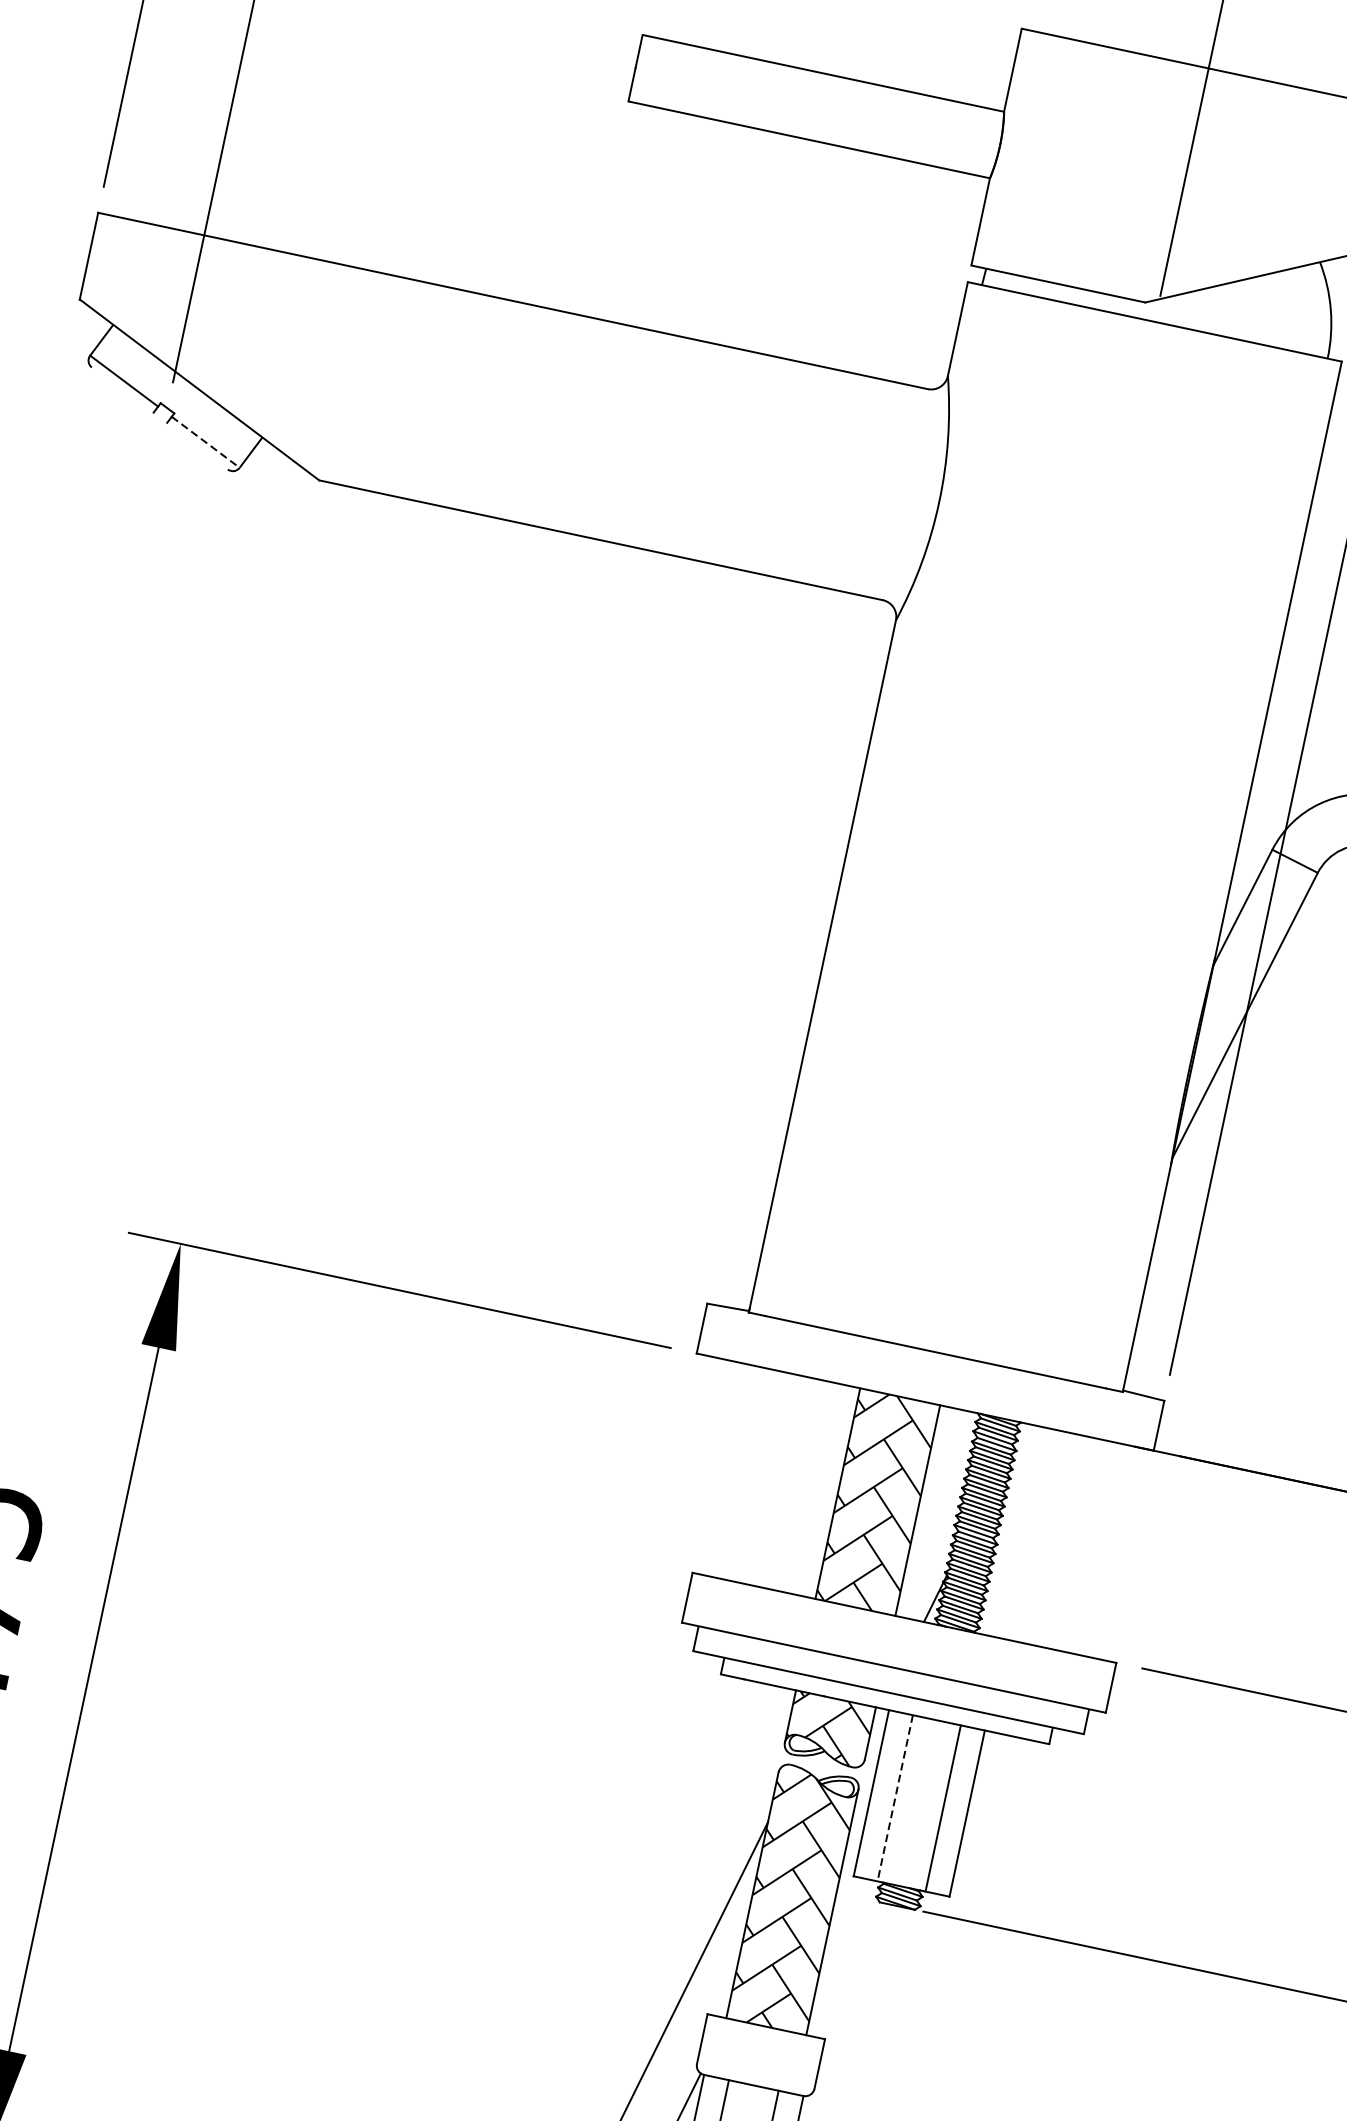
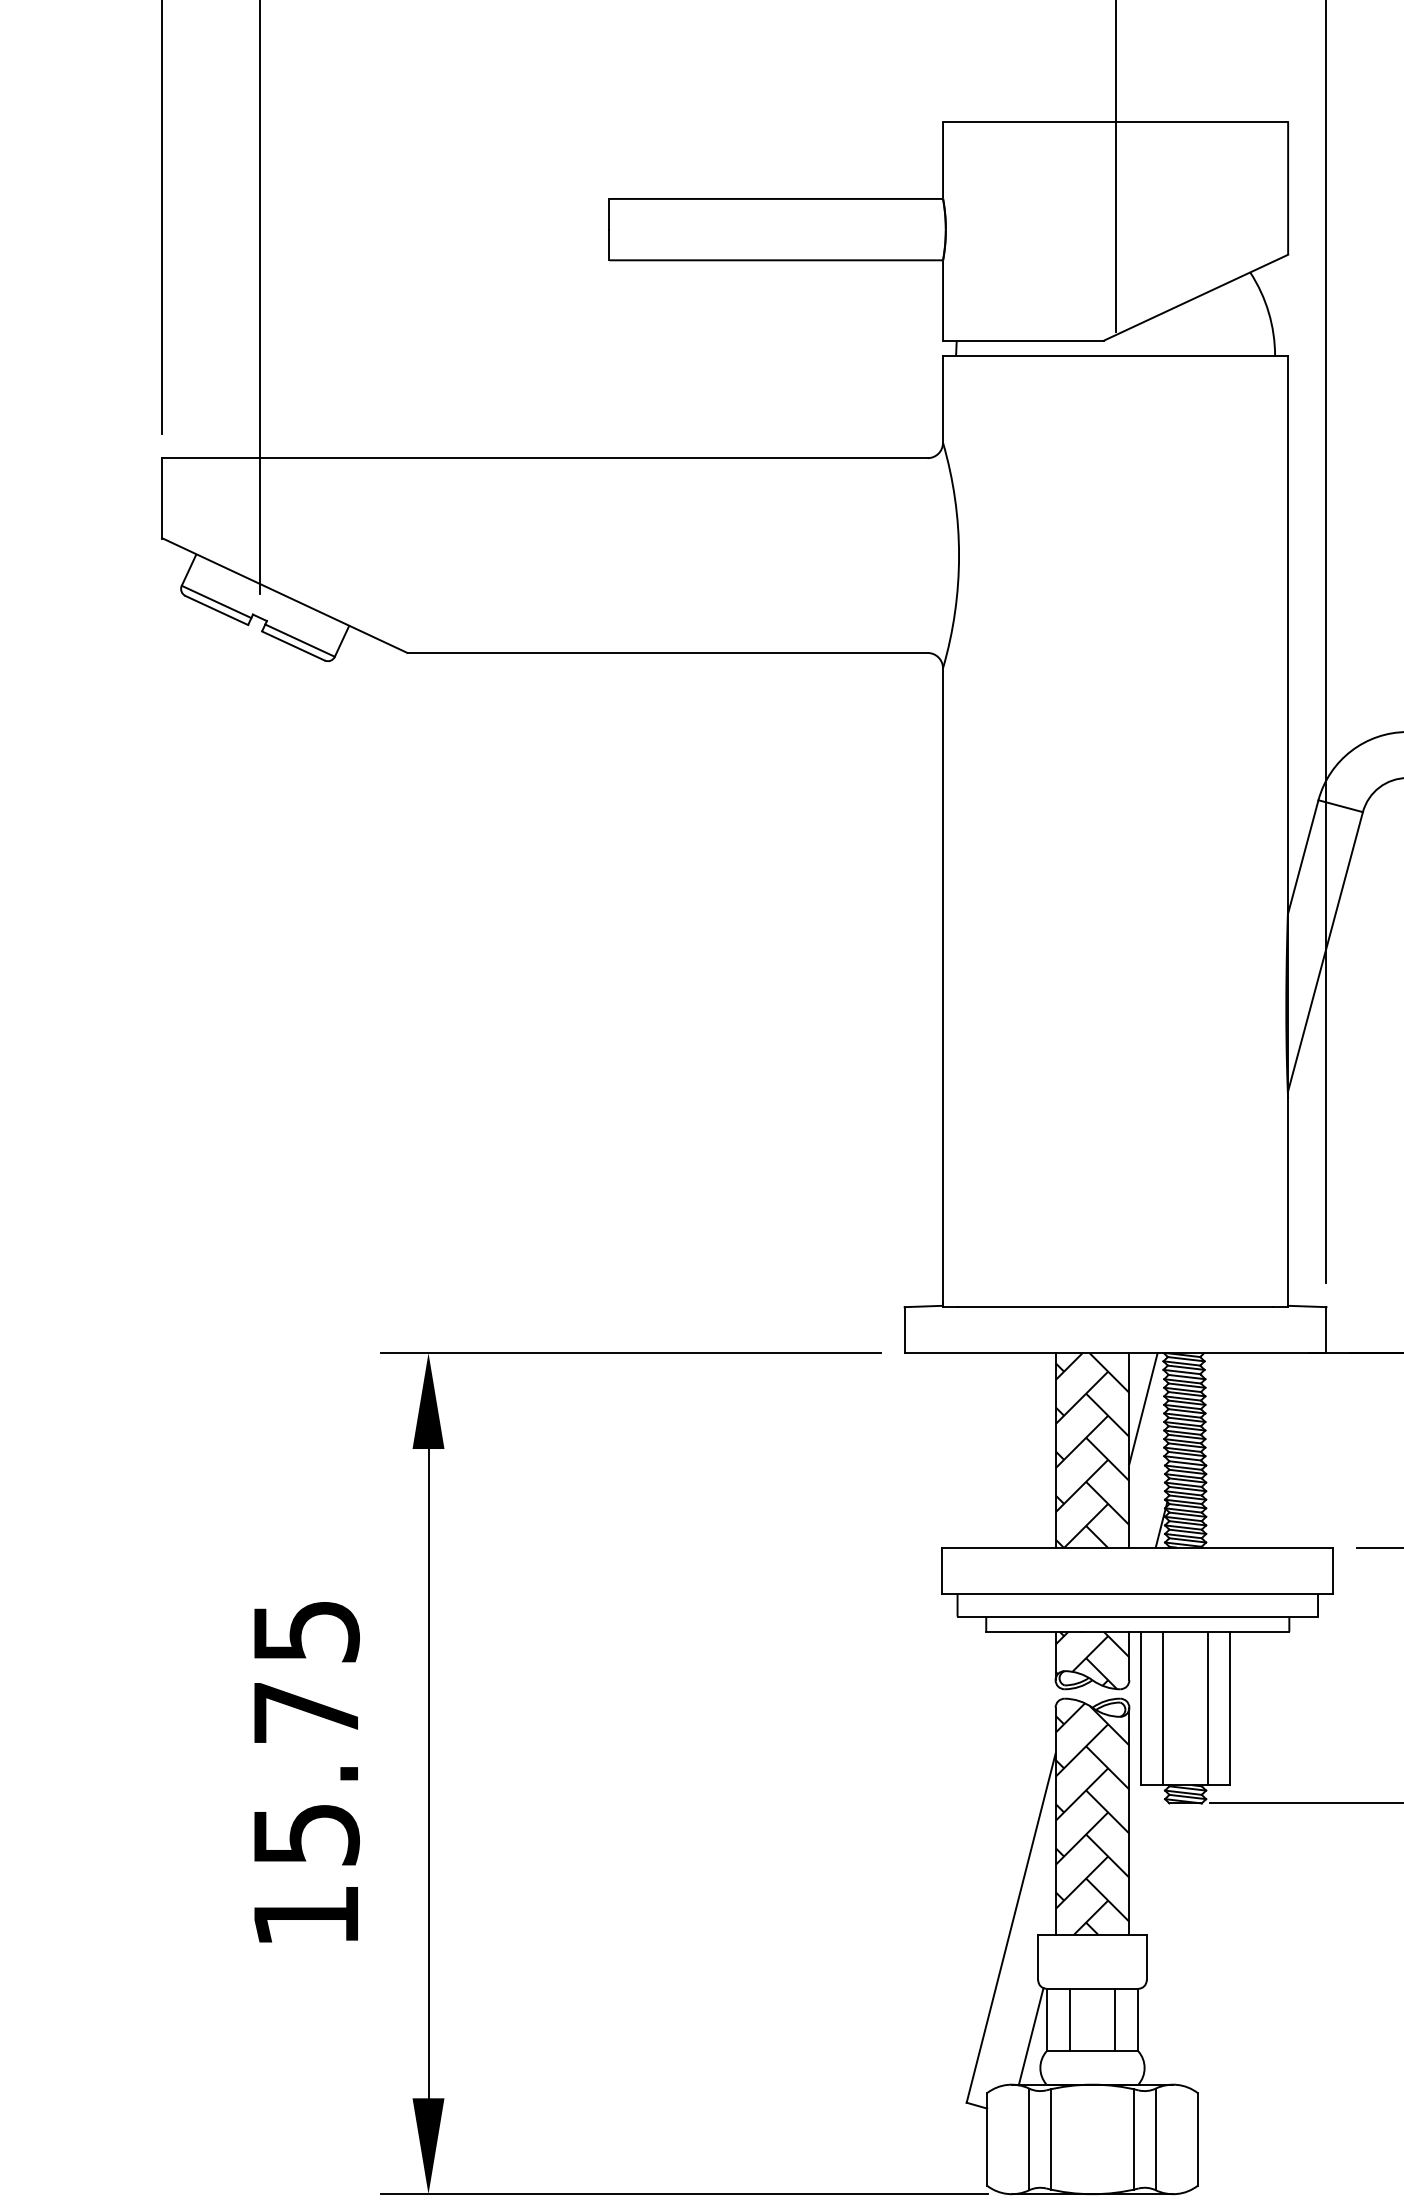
line: (122, 390) -> (216, 610), added
line: (206, 442) -> (300, 640), dashed -> solid
line: (197, 446) -> (293, 645), added
line: (942, 1468) -> (1143, 1408), added
line: (895, 1798) -> (1163, 1708), dashed -> solid

